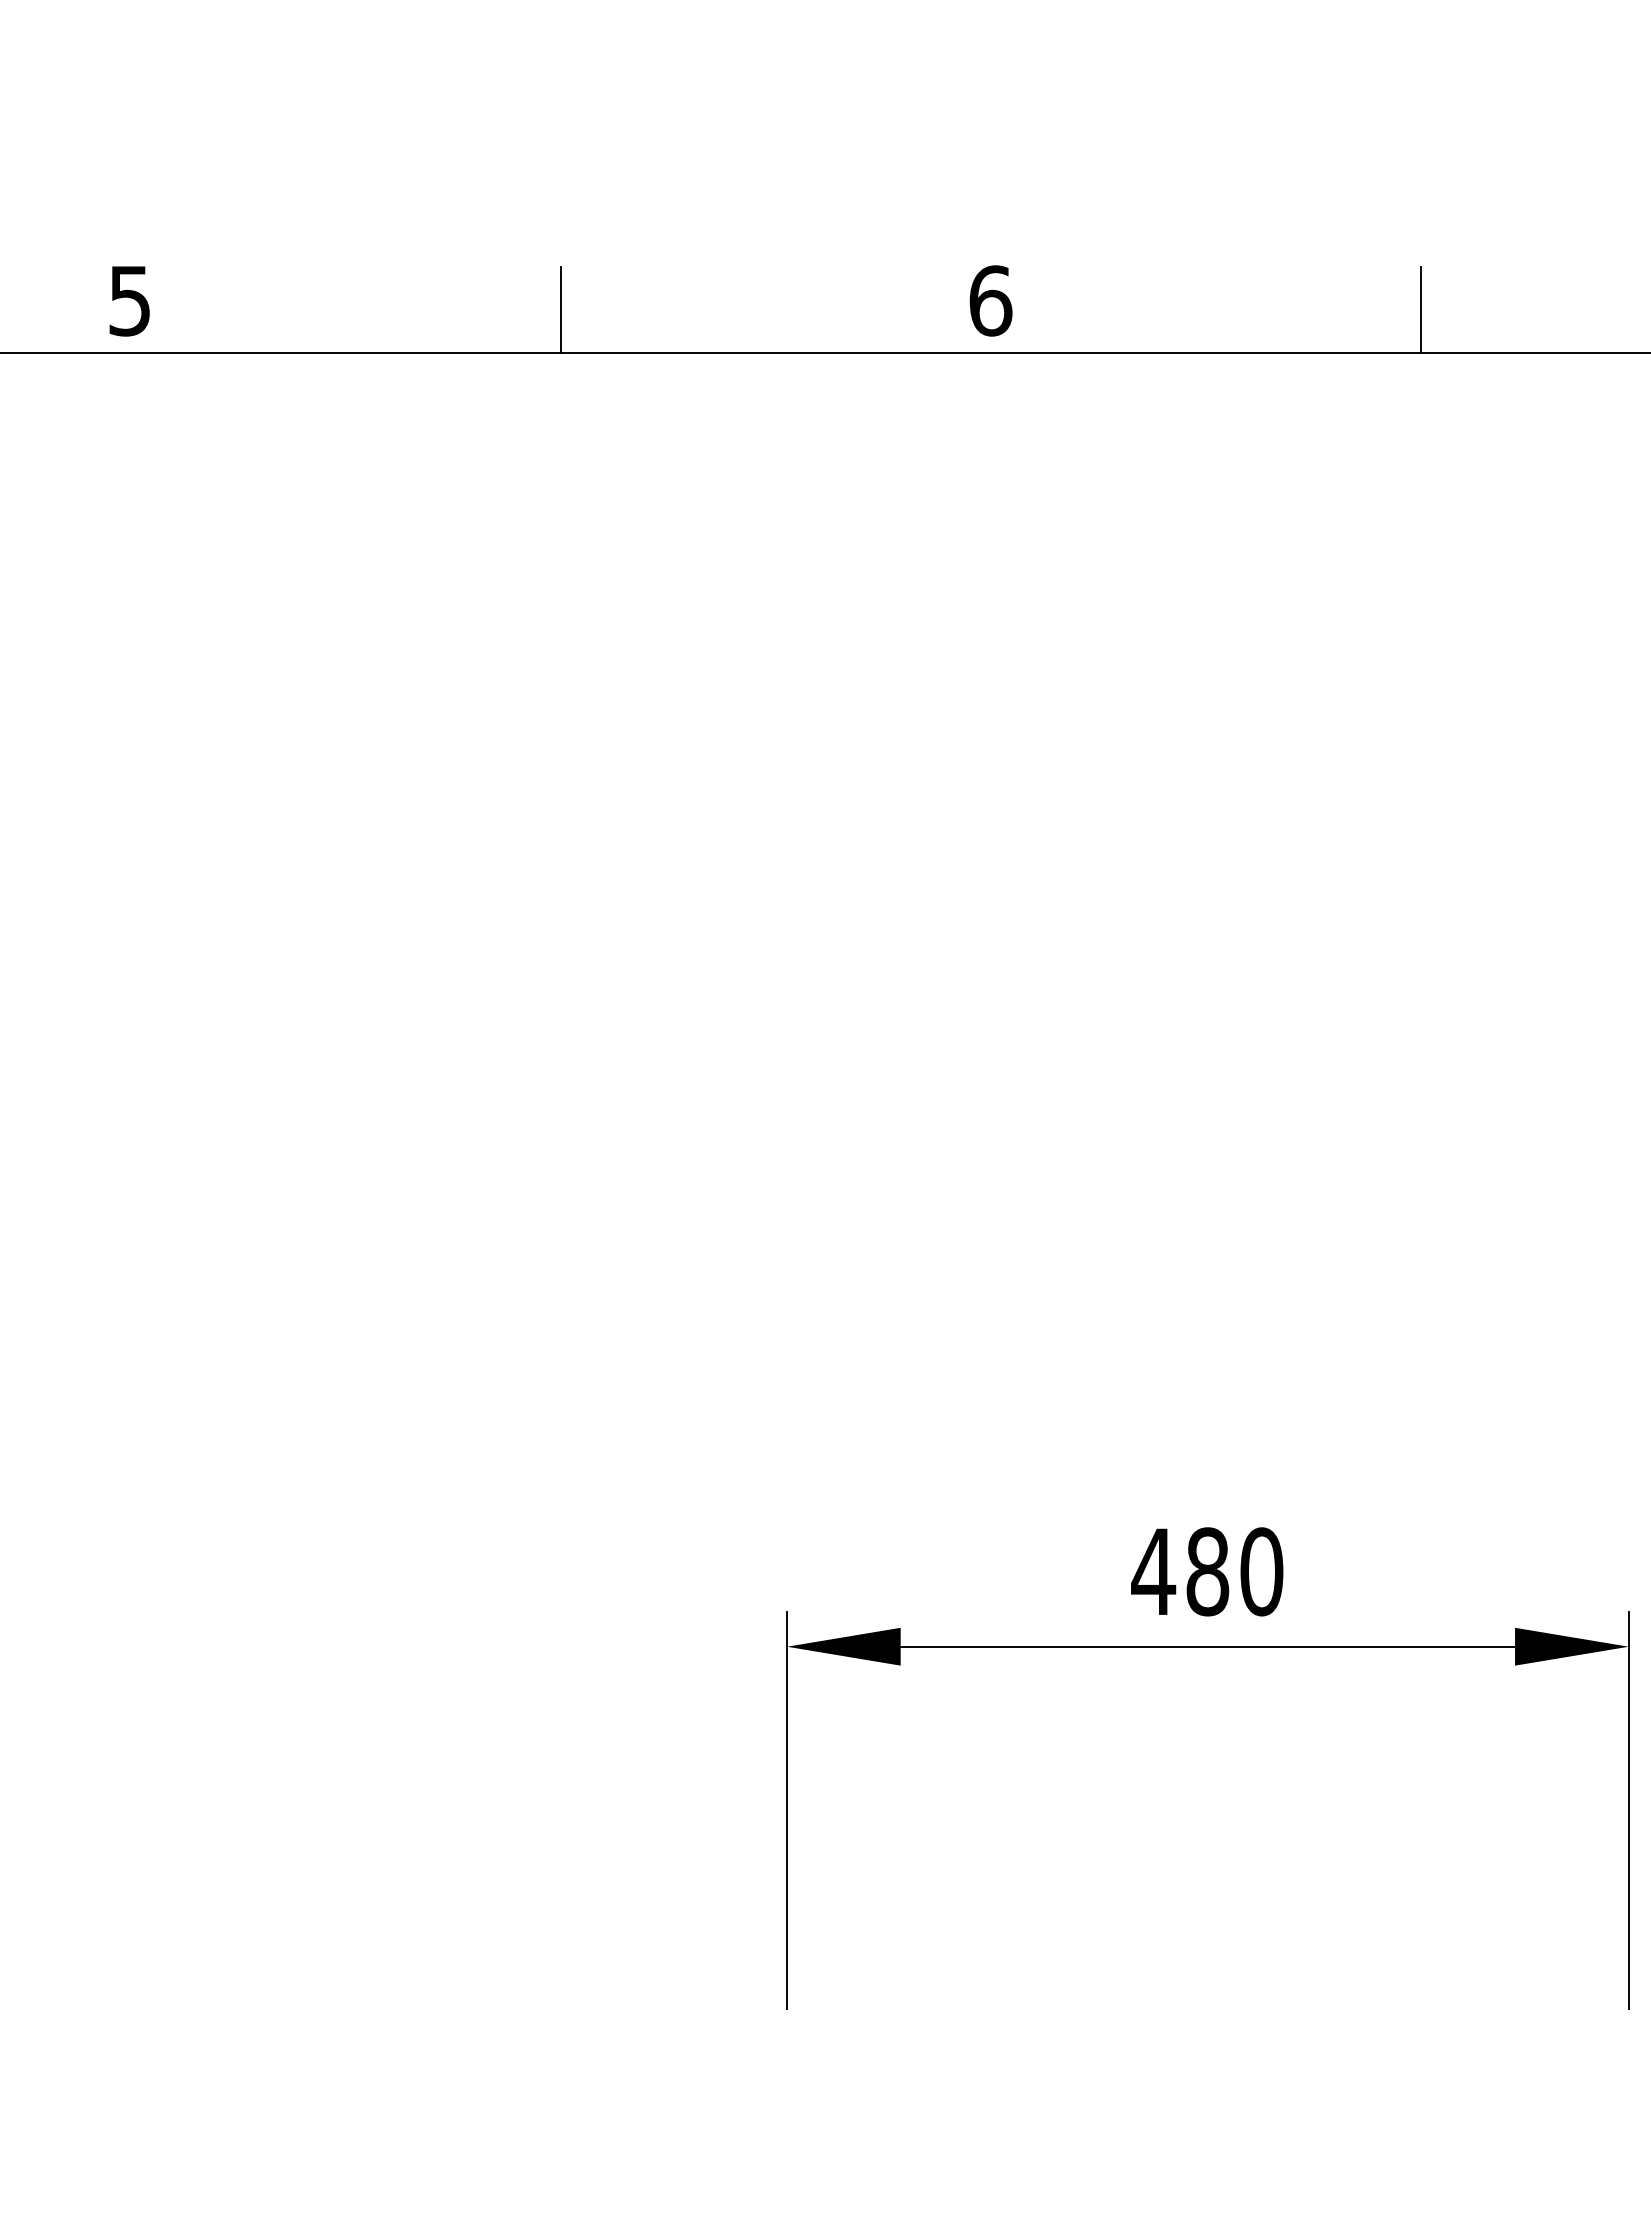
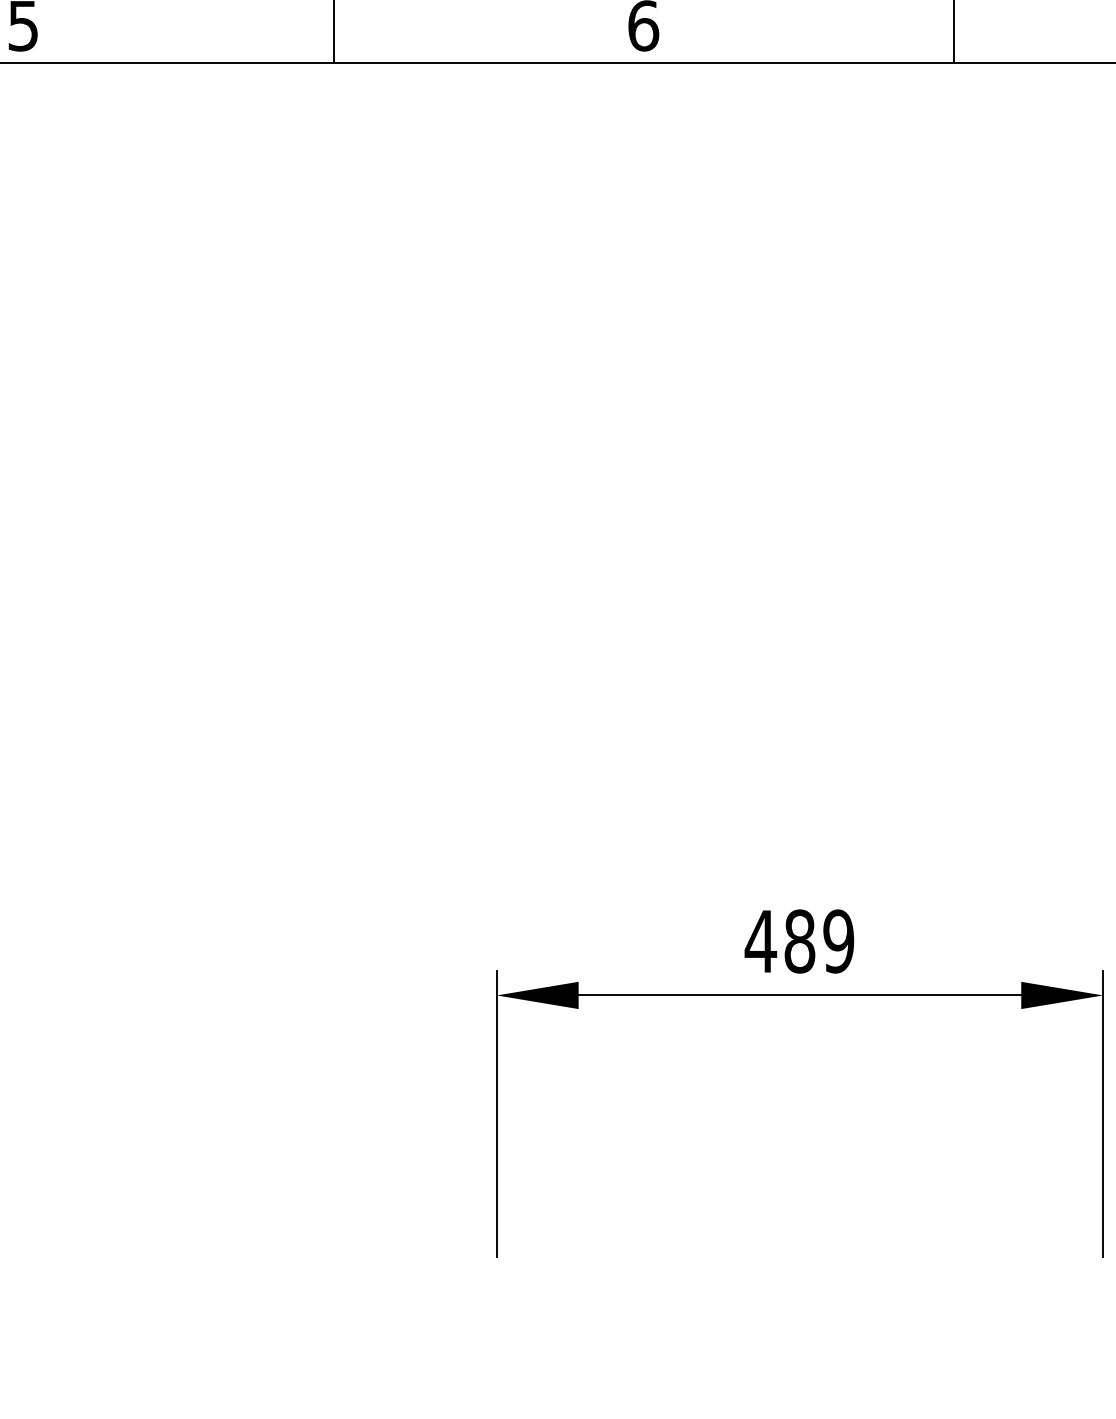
text: (1261, 1571) -> (838, 941), 480 -> 489

